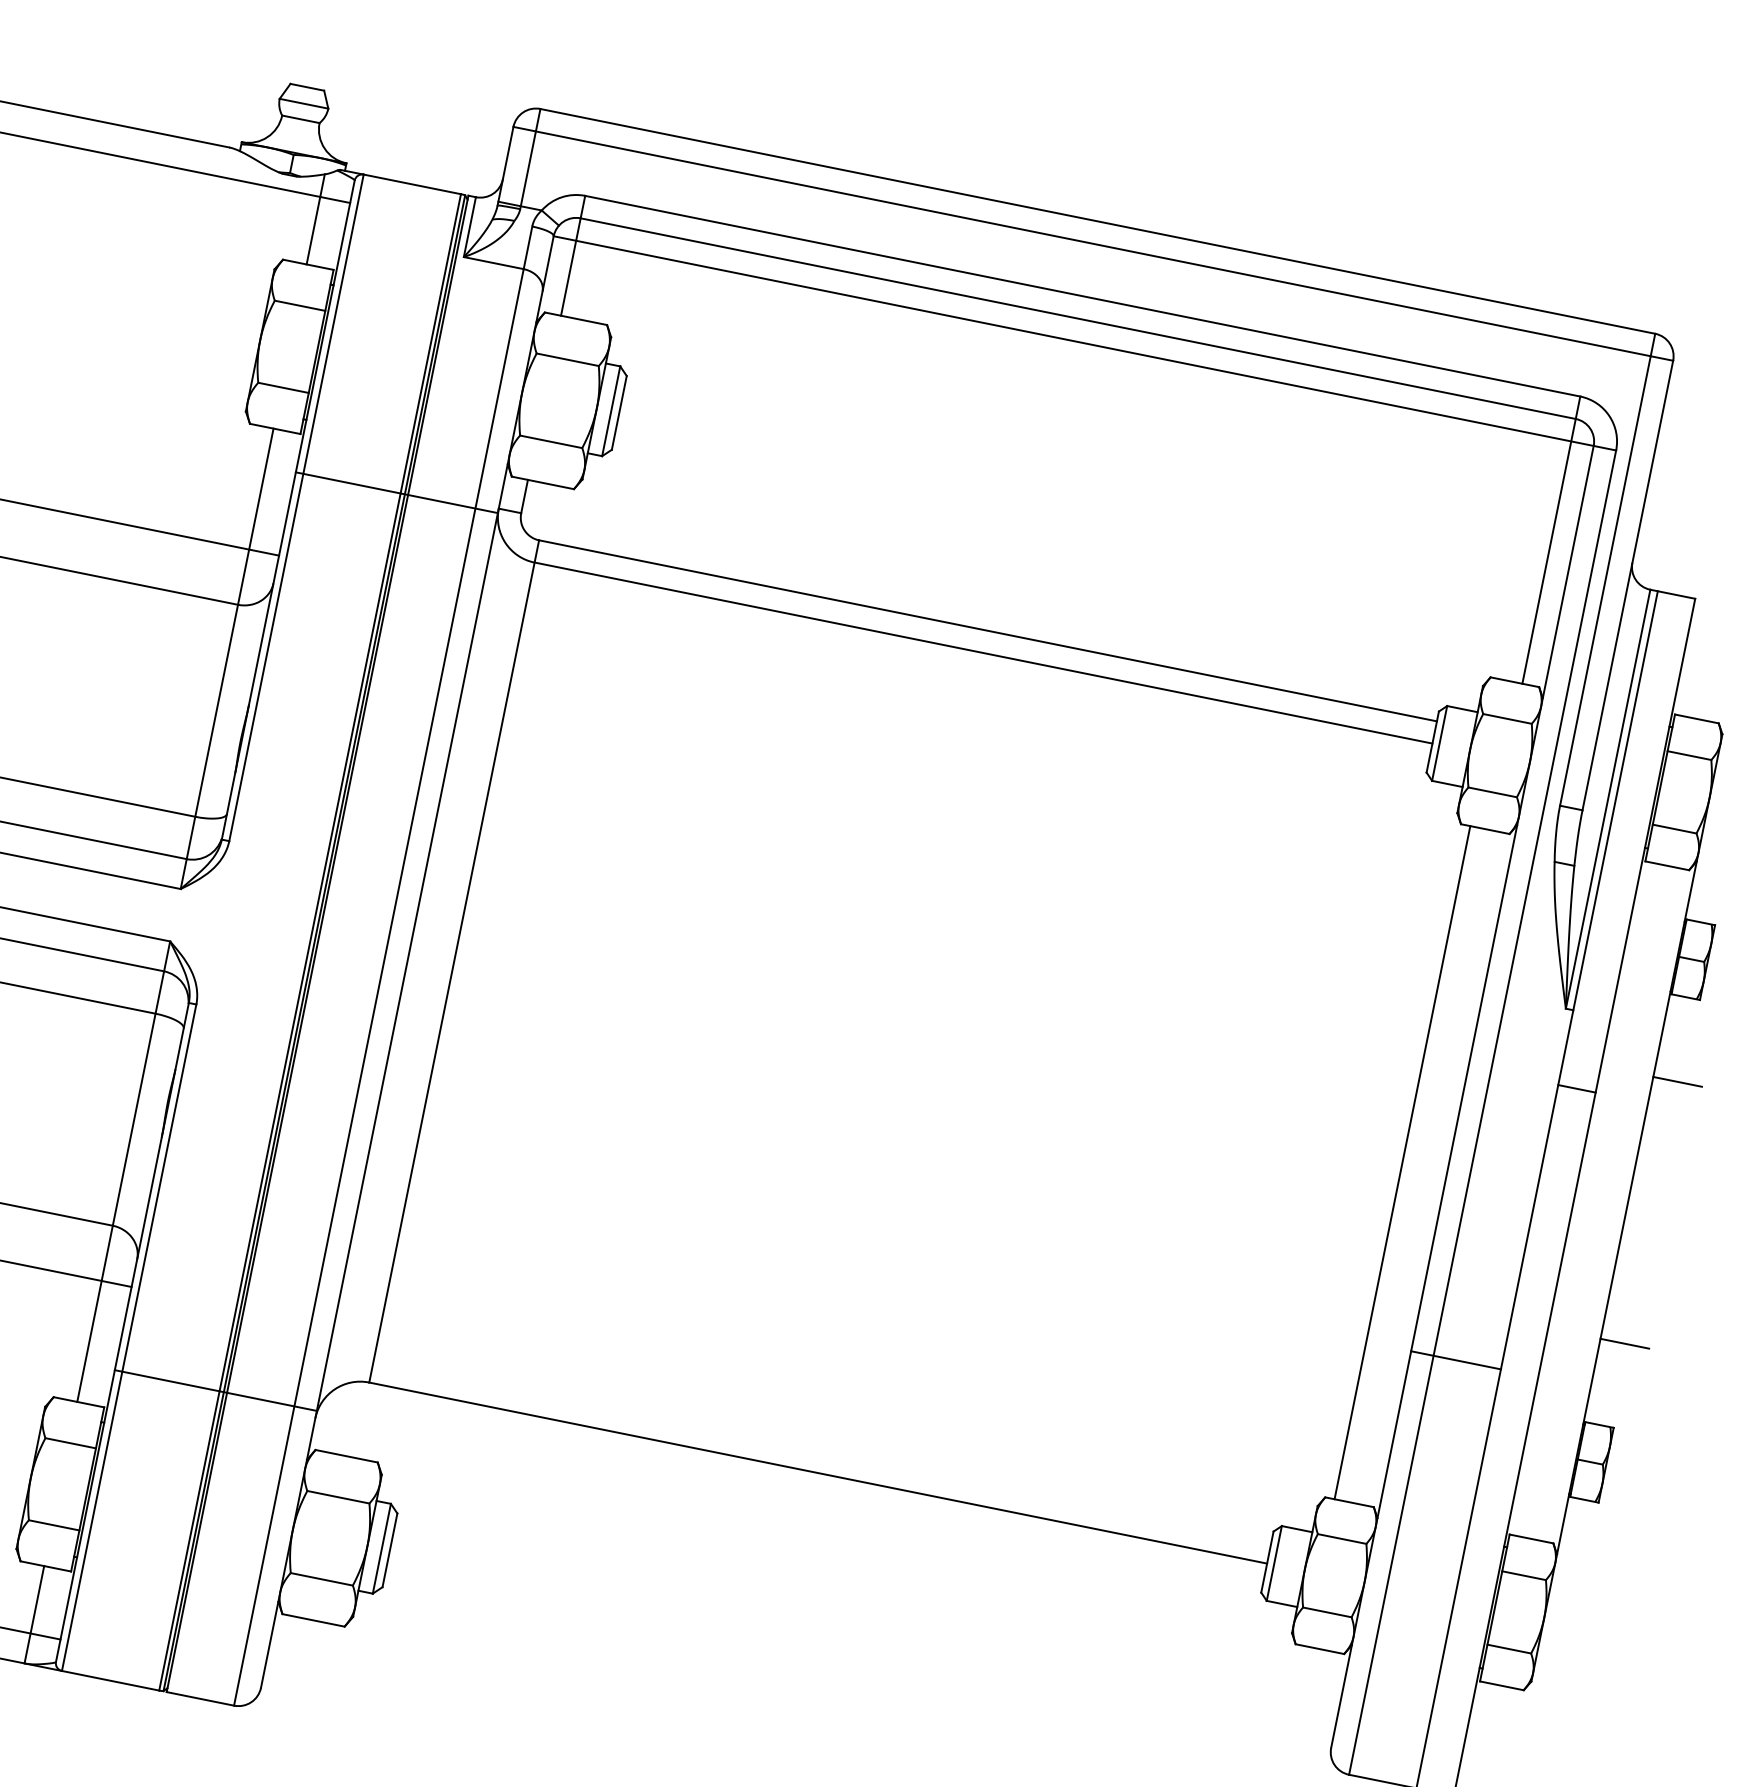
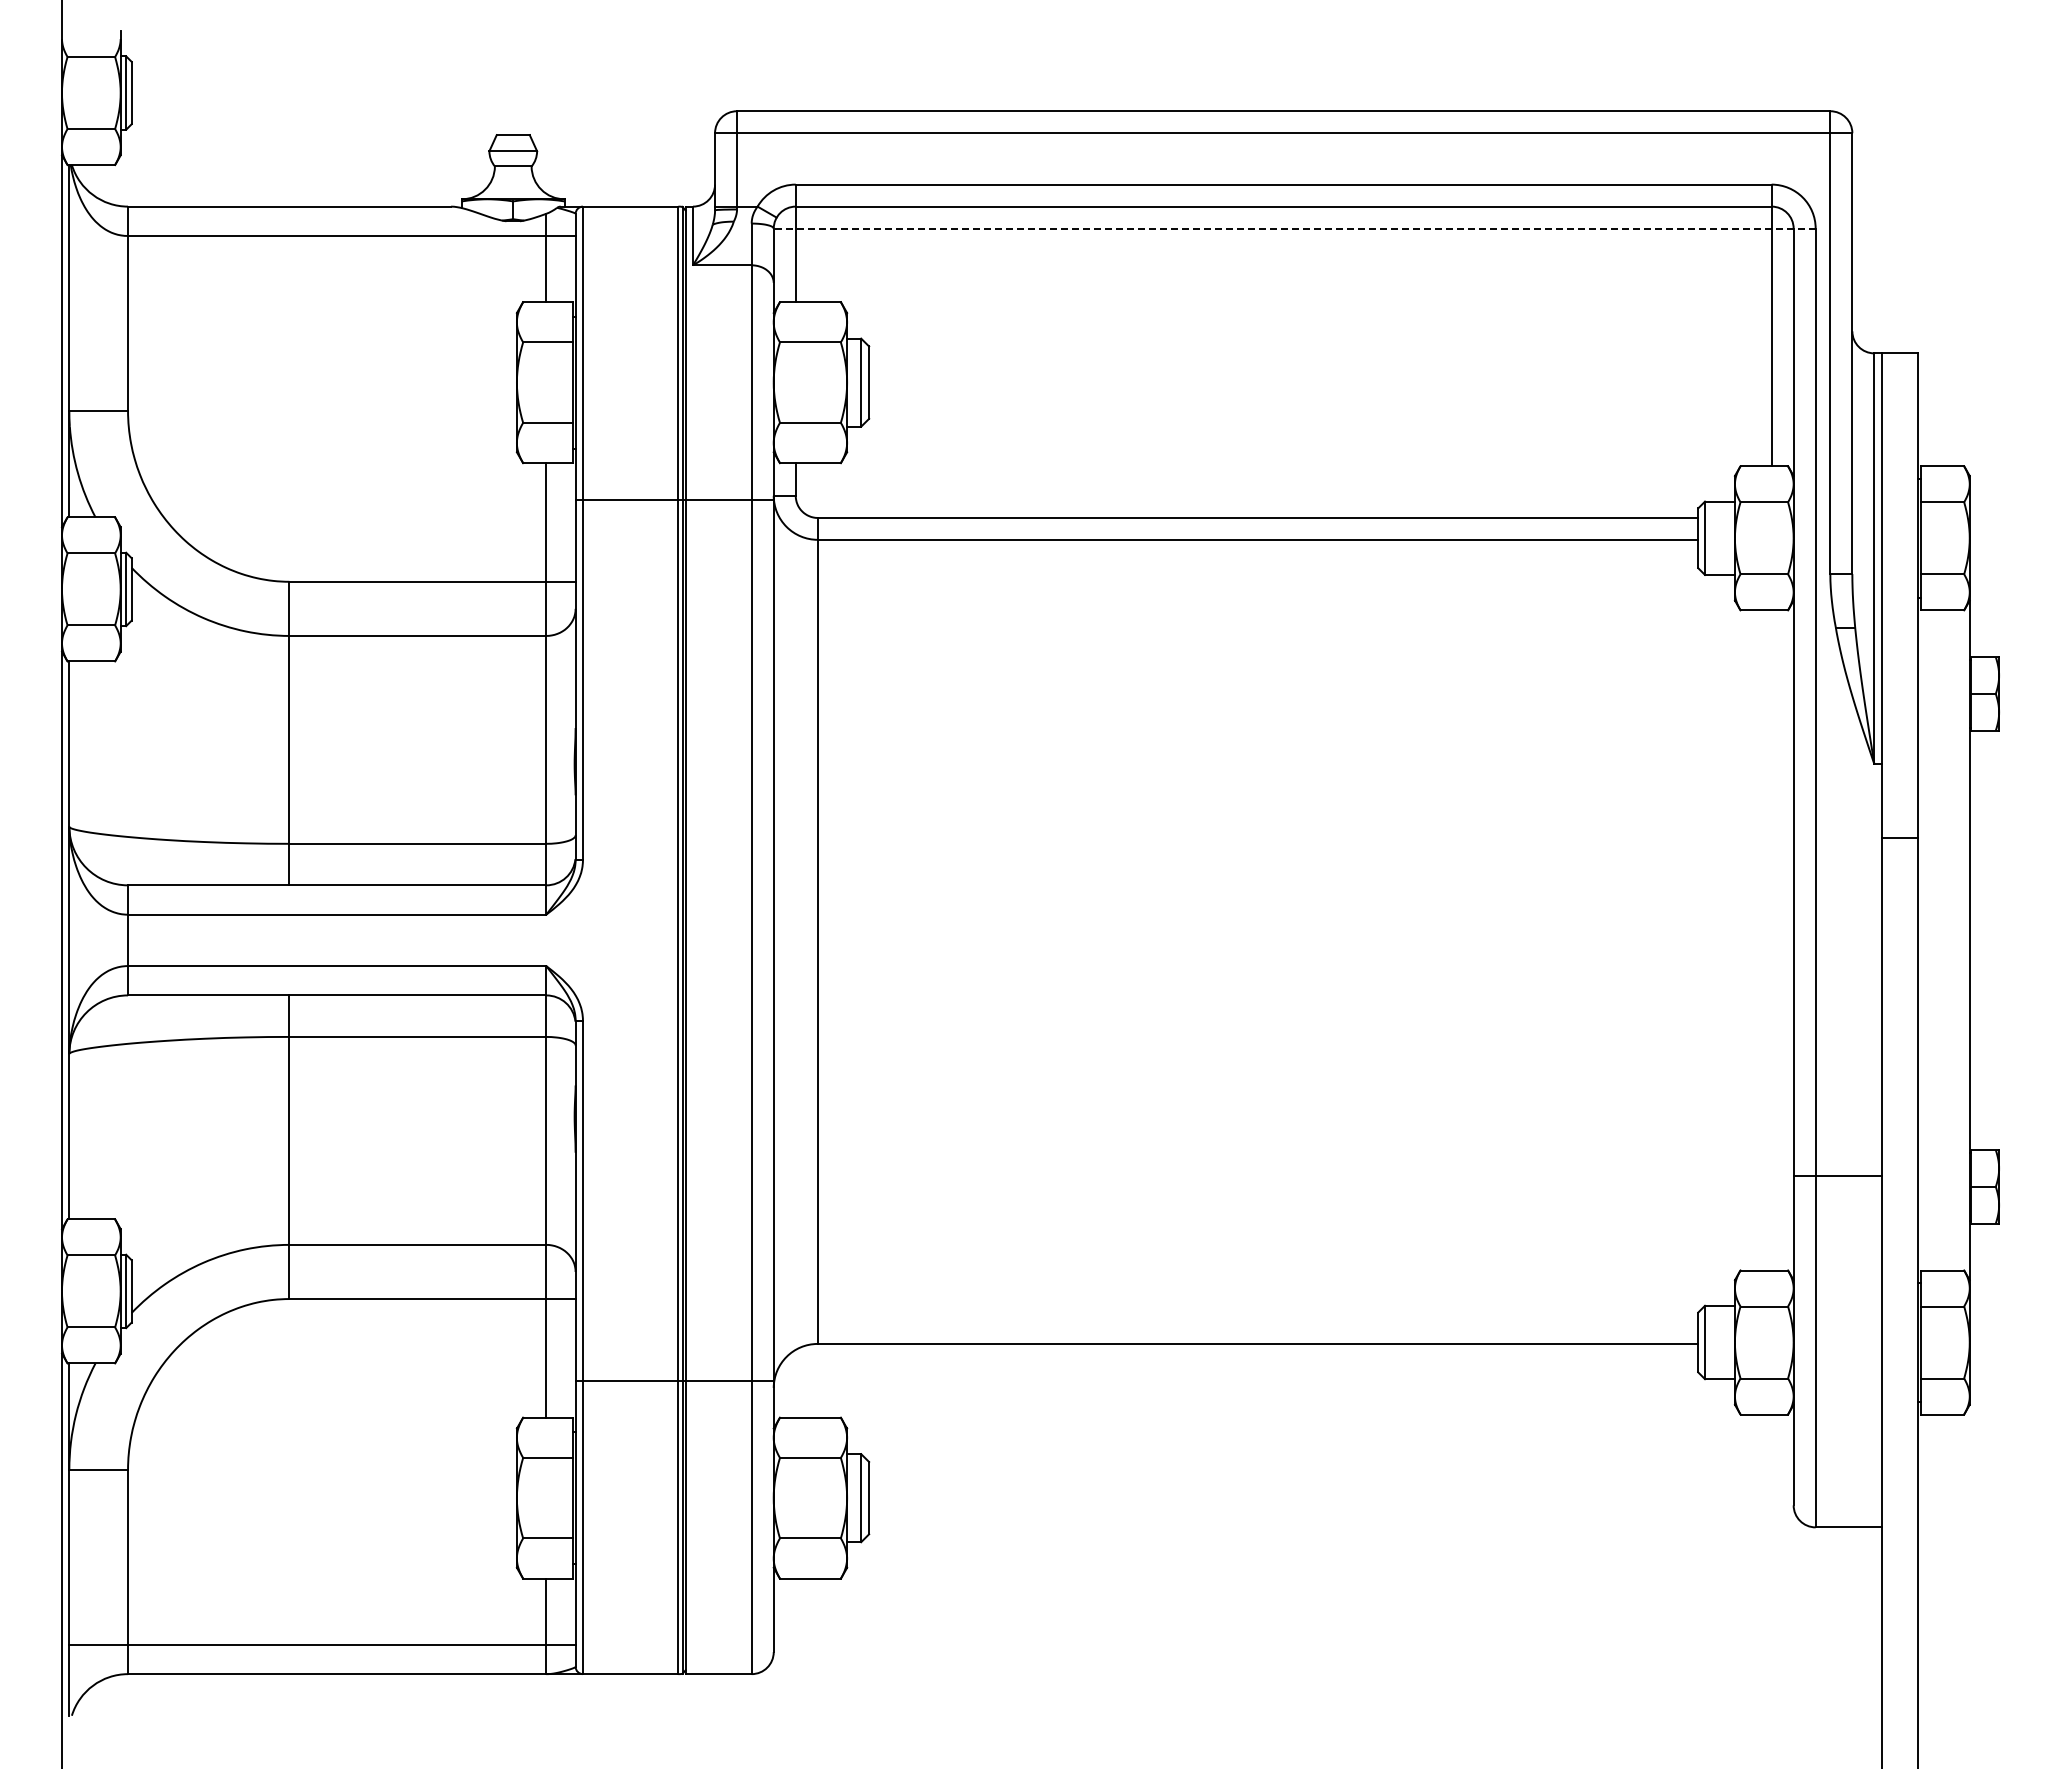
line: (1084, 343) -> (1294, 228), solid -> dashed
line: (1677, 1081) -> (1993, 811), removed
line: (1402, 1162) -> (1749, 940), removed
line: (1624, 1343) -> (1993, 1068), removed
line: (1455, 1360) -> (1837, 1176), moved

